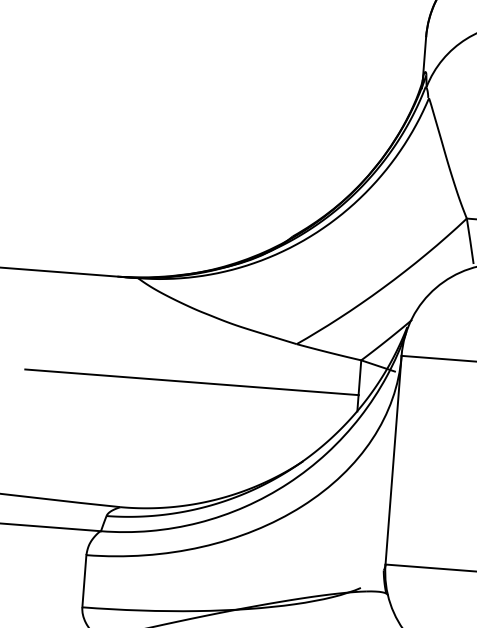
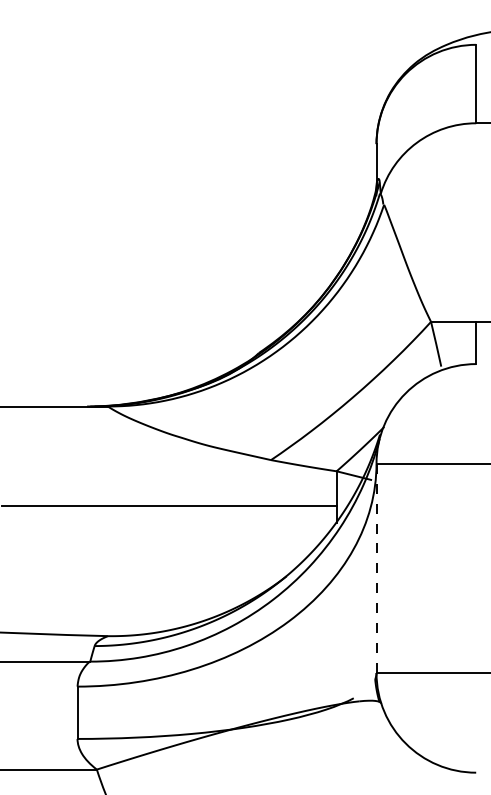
line: (393, 460) -> (376, 568), solid -> dashed

